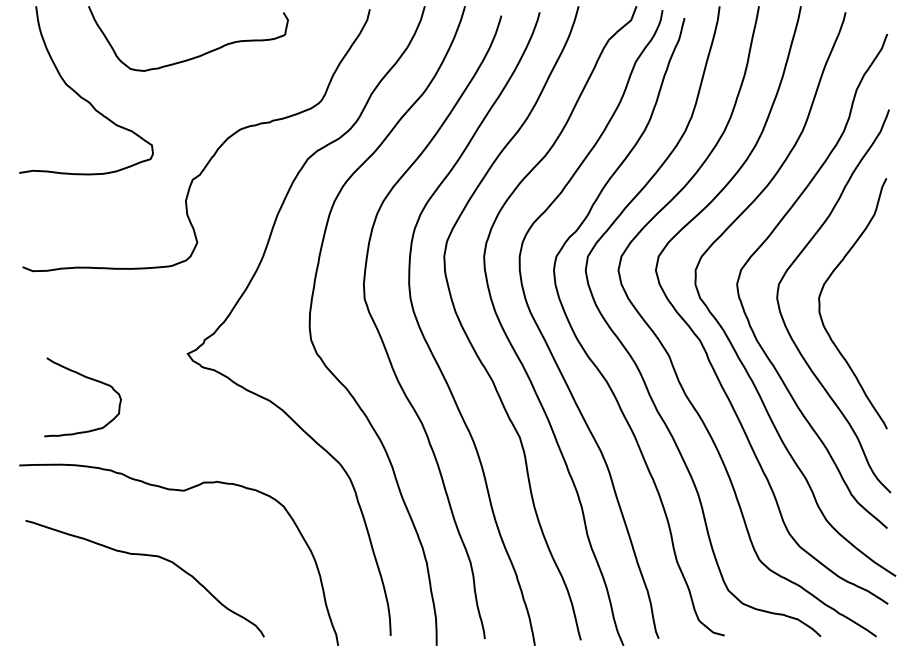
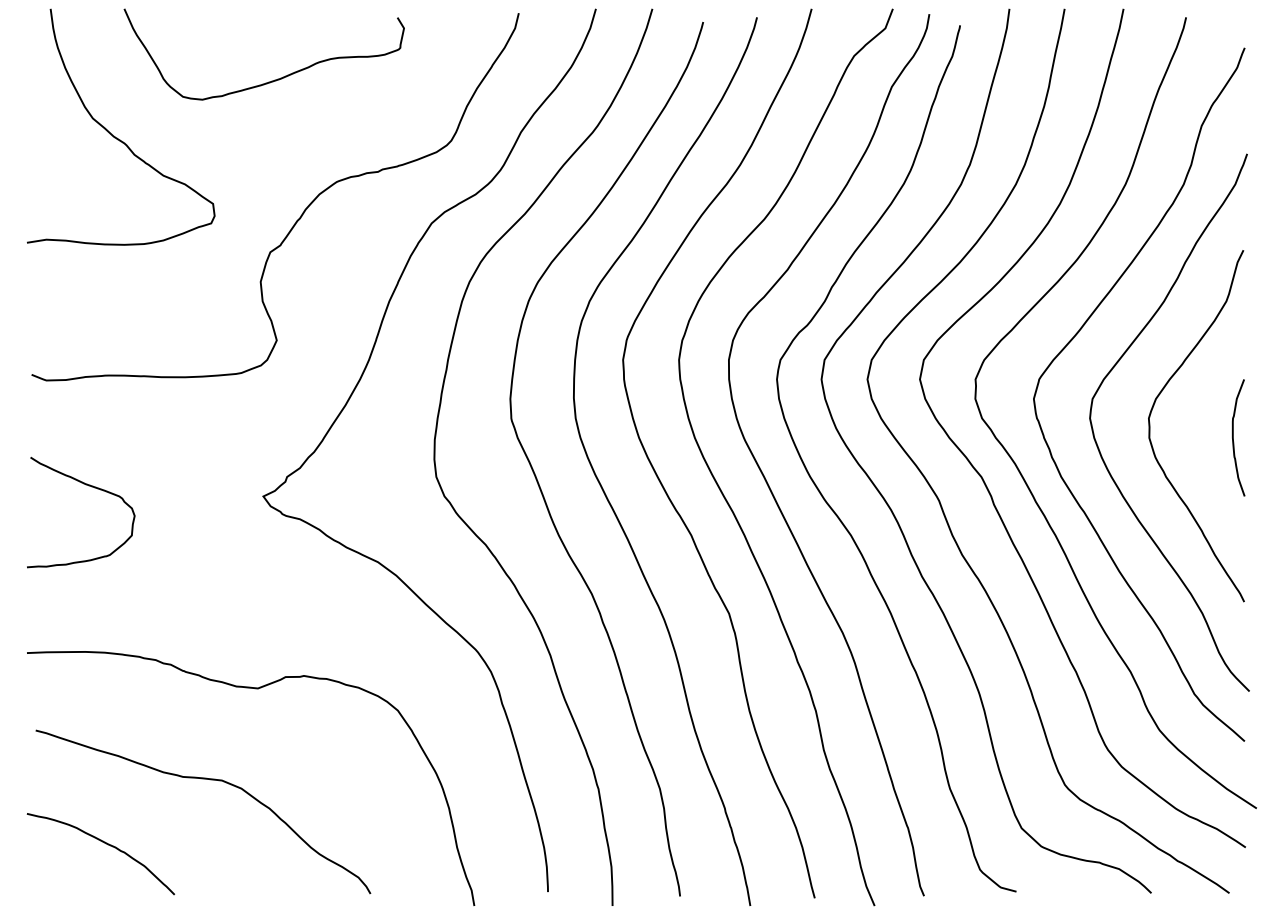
curve: (879, 311) -> (1233, 437), added
curve: (89, 379) -> (90, 487), moved
curve: (74, 601) -> (104, 843), added

